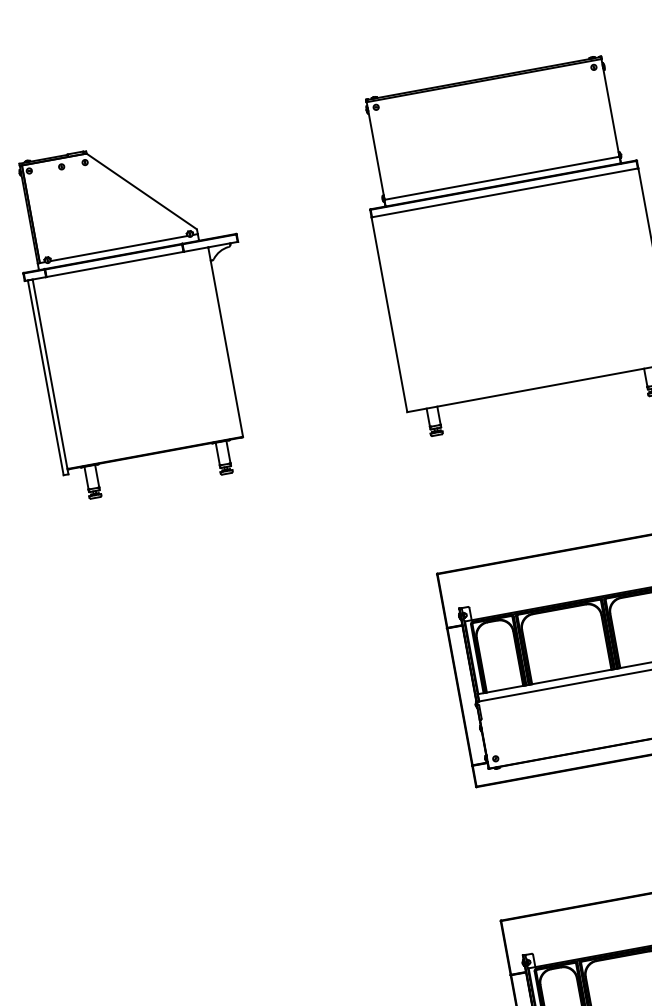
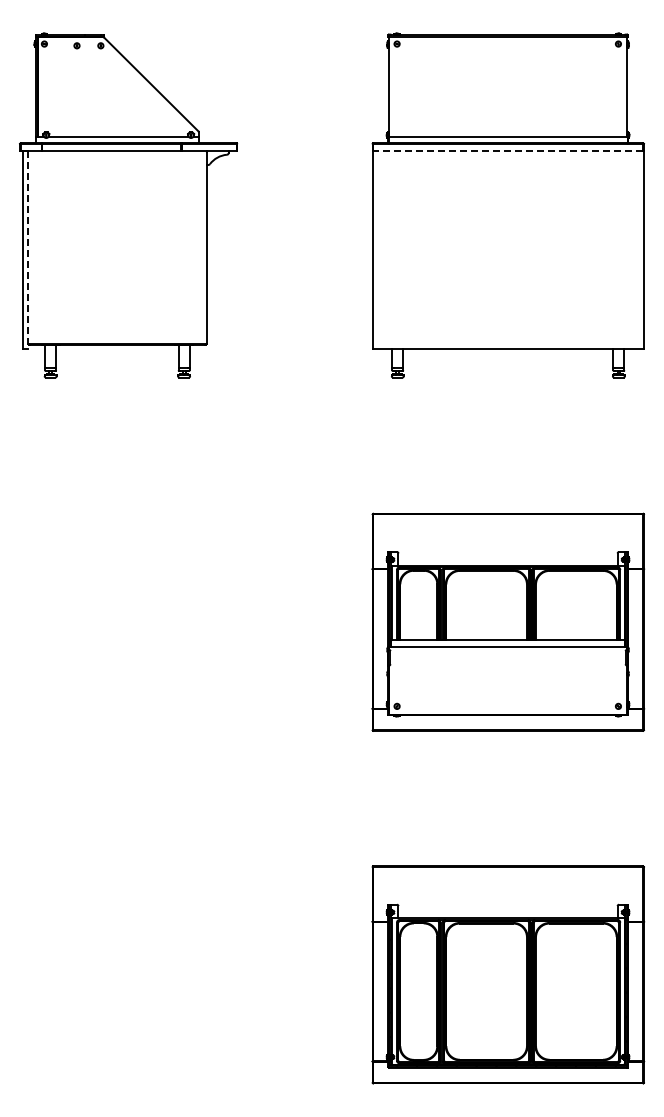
line: (504, 193) -> (507, 151), solid -> dashed
line: (50, 376) -> (28, 250), solid -> dashed

